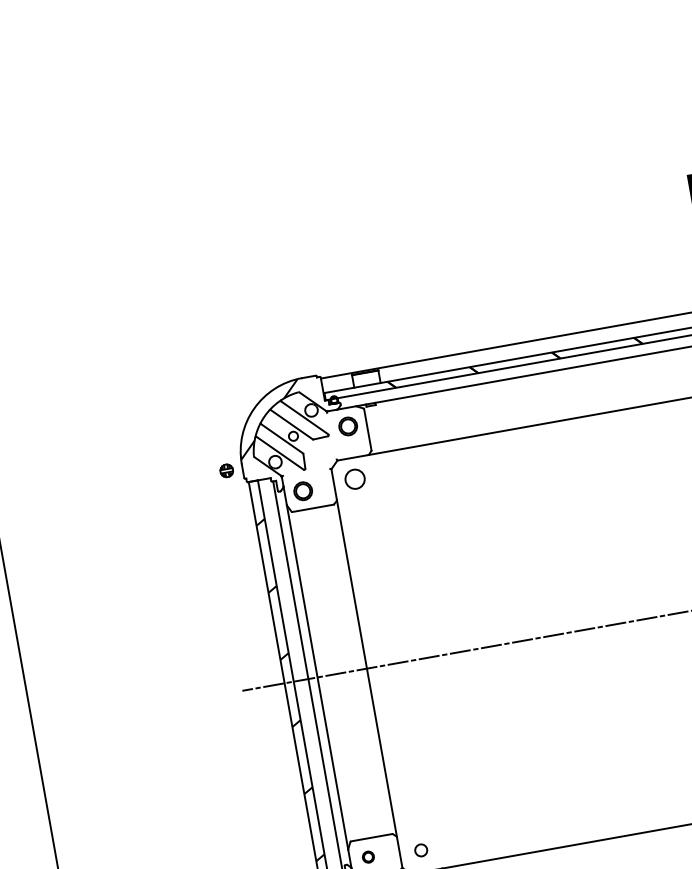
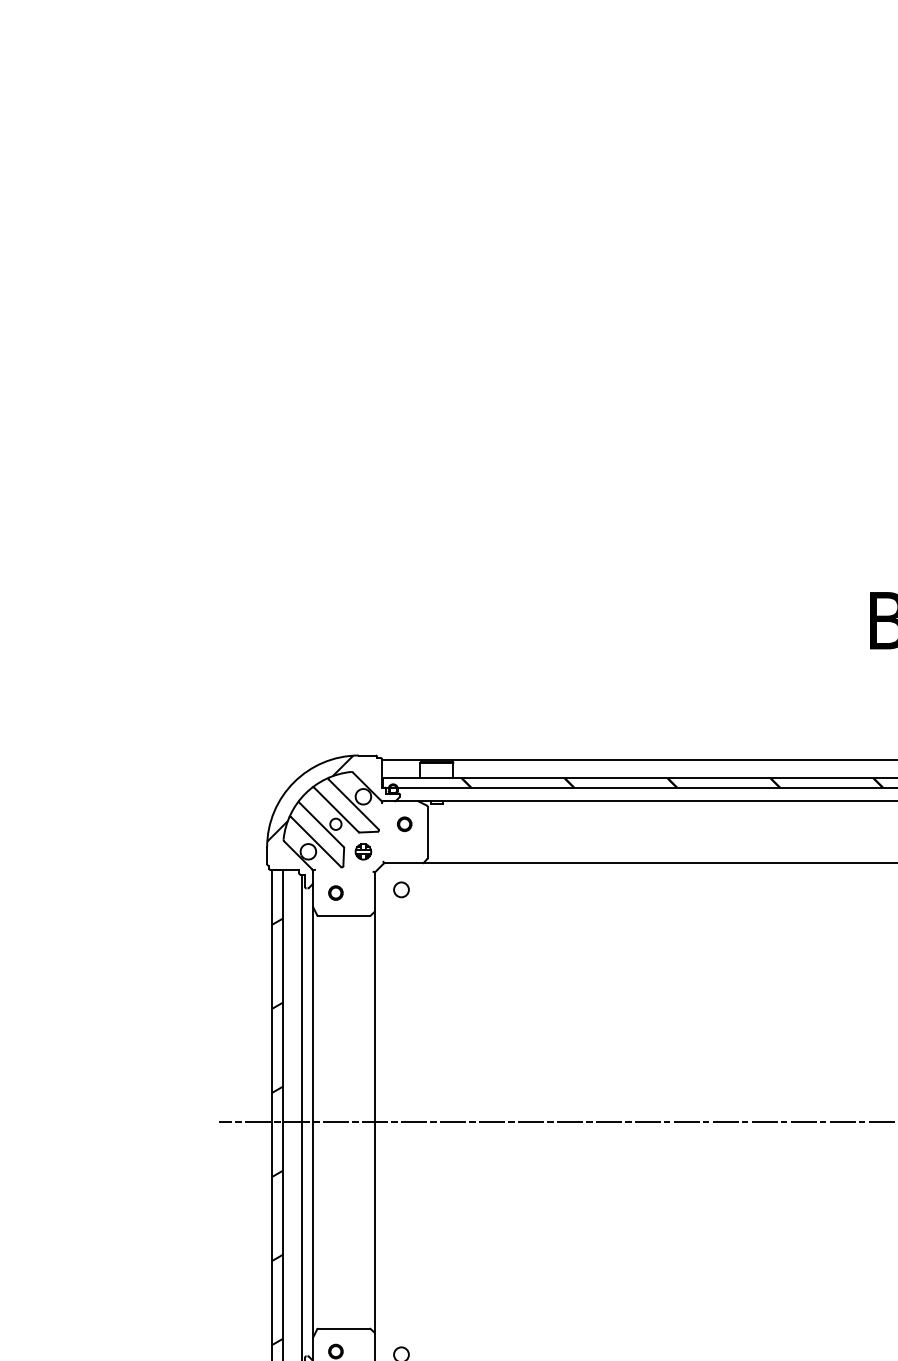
part: (348, 426) -> (404, 824), size x0.62
part: (226, 470) -> (363, 851), moved
circle: (355, 479) -> (401, 889), size x0.62
circle: (302, 490) -> (335, 892), size x0.62

